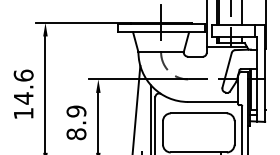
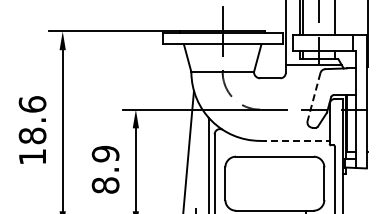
line: (227, 70) -> (314, 97), solid -> dashed
text: (23, 98) -> (32, 135), 14.6 -> 18.6
line: (213, 101) -> (294, 140), solid -> dashed

